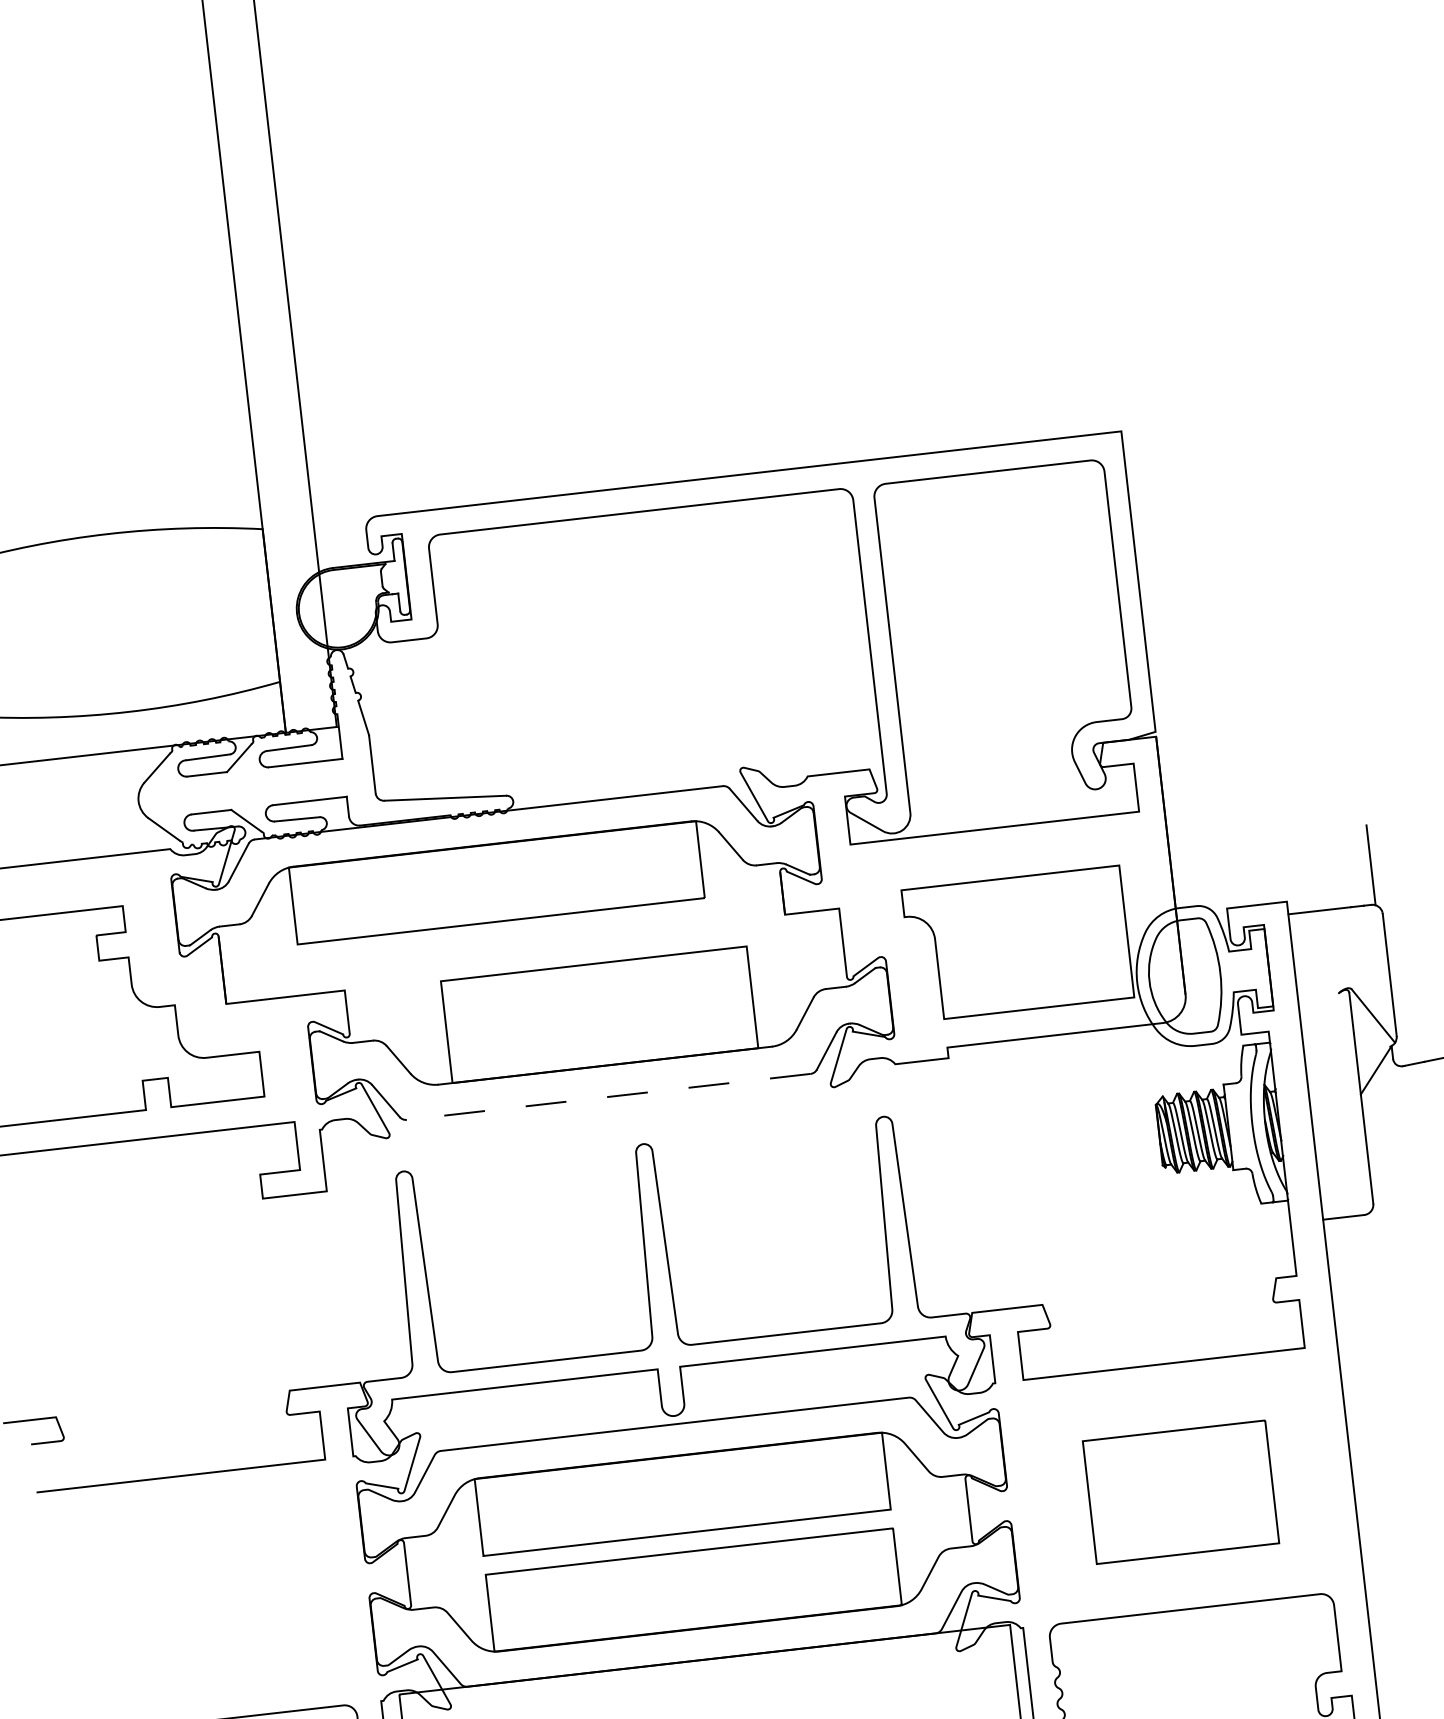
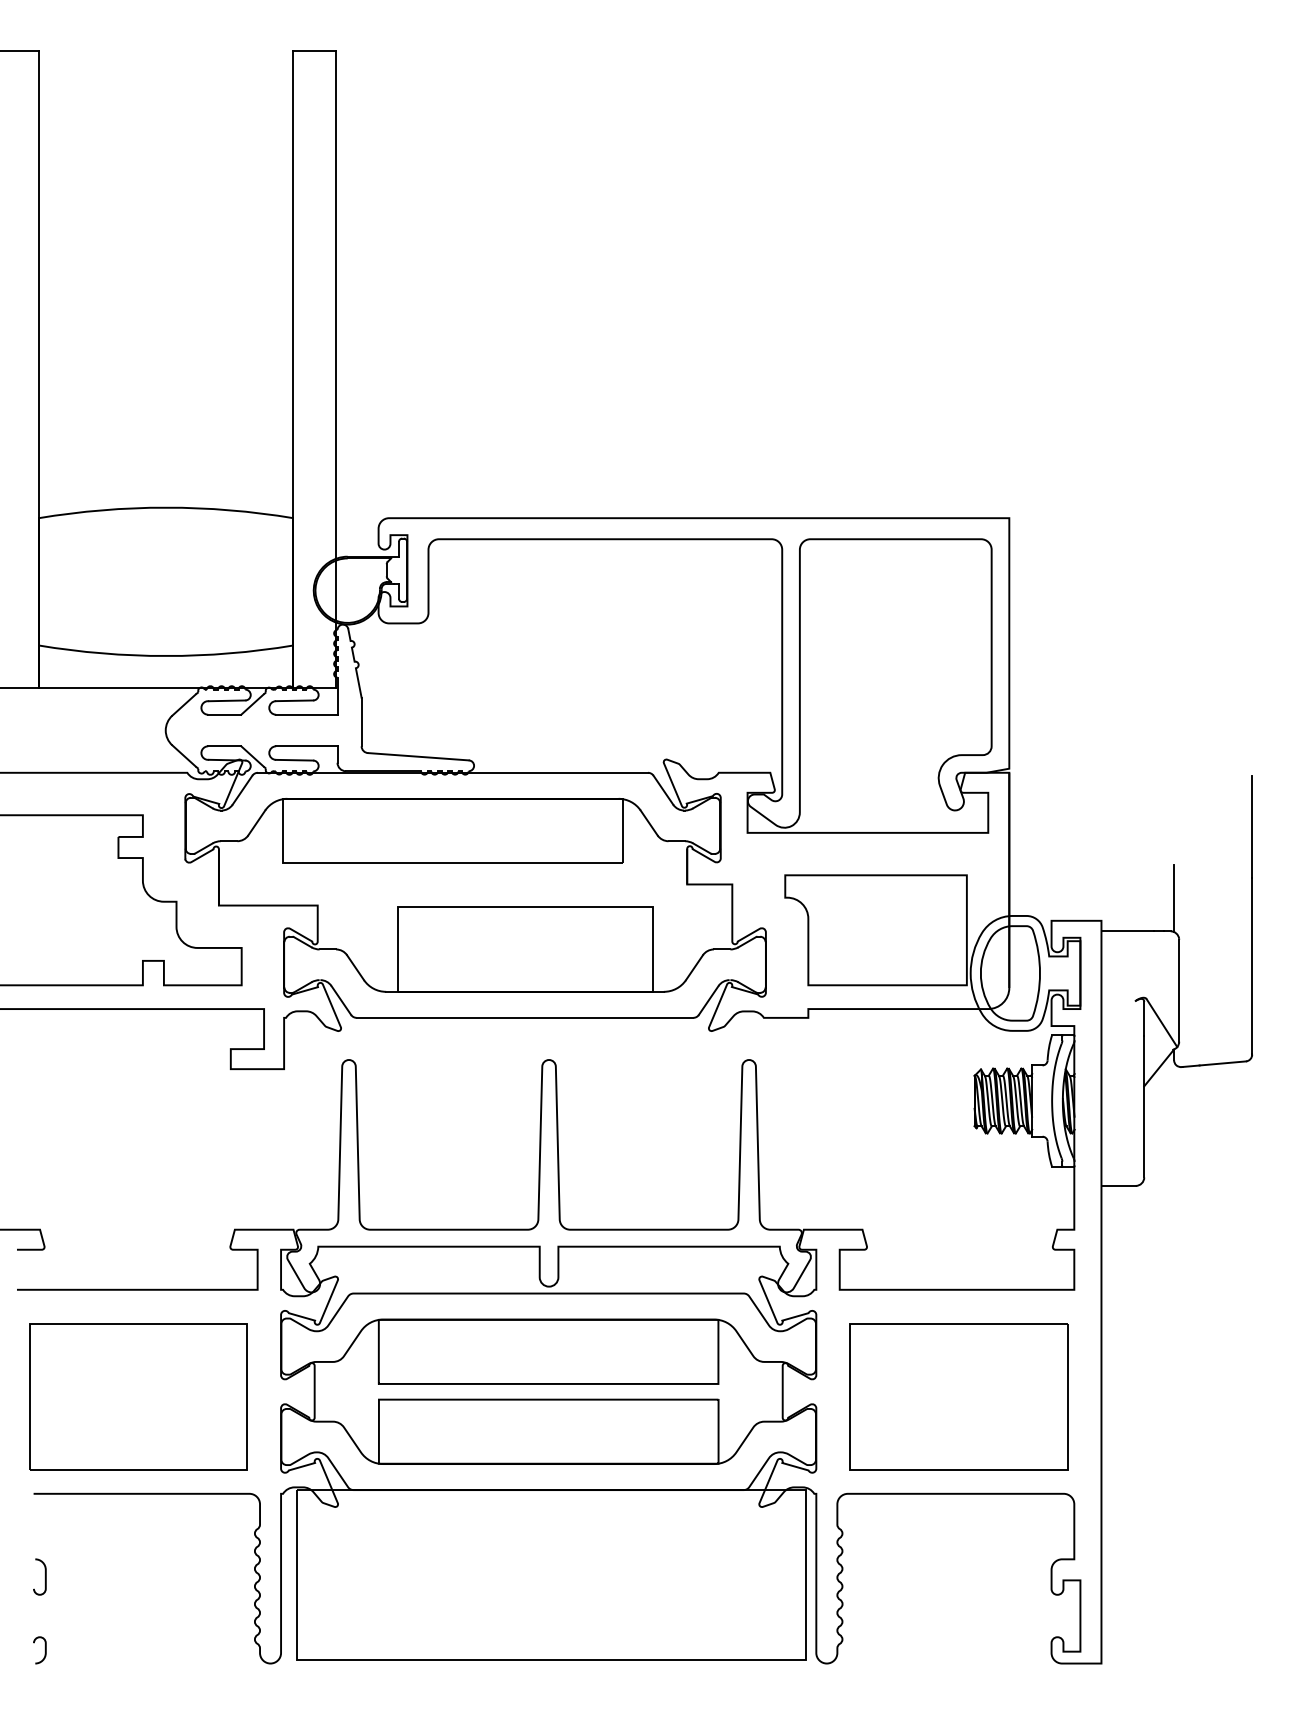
line: (608, 1096) -> (524, 1017), dashed -> solid
part: (1180, 1491) -> (958, 1396), size x1.43
part: (196, 1603) -> (138, 1396), added

